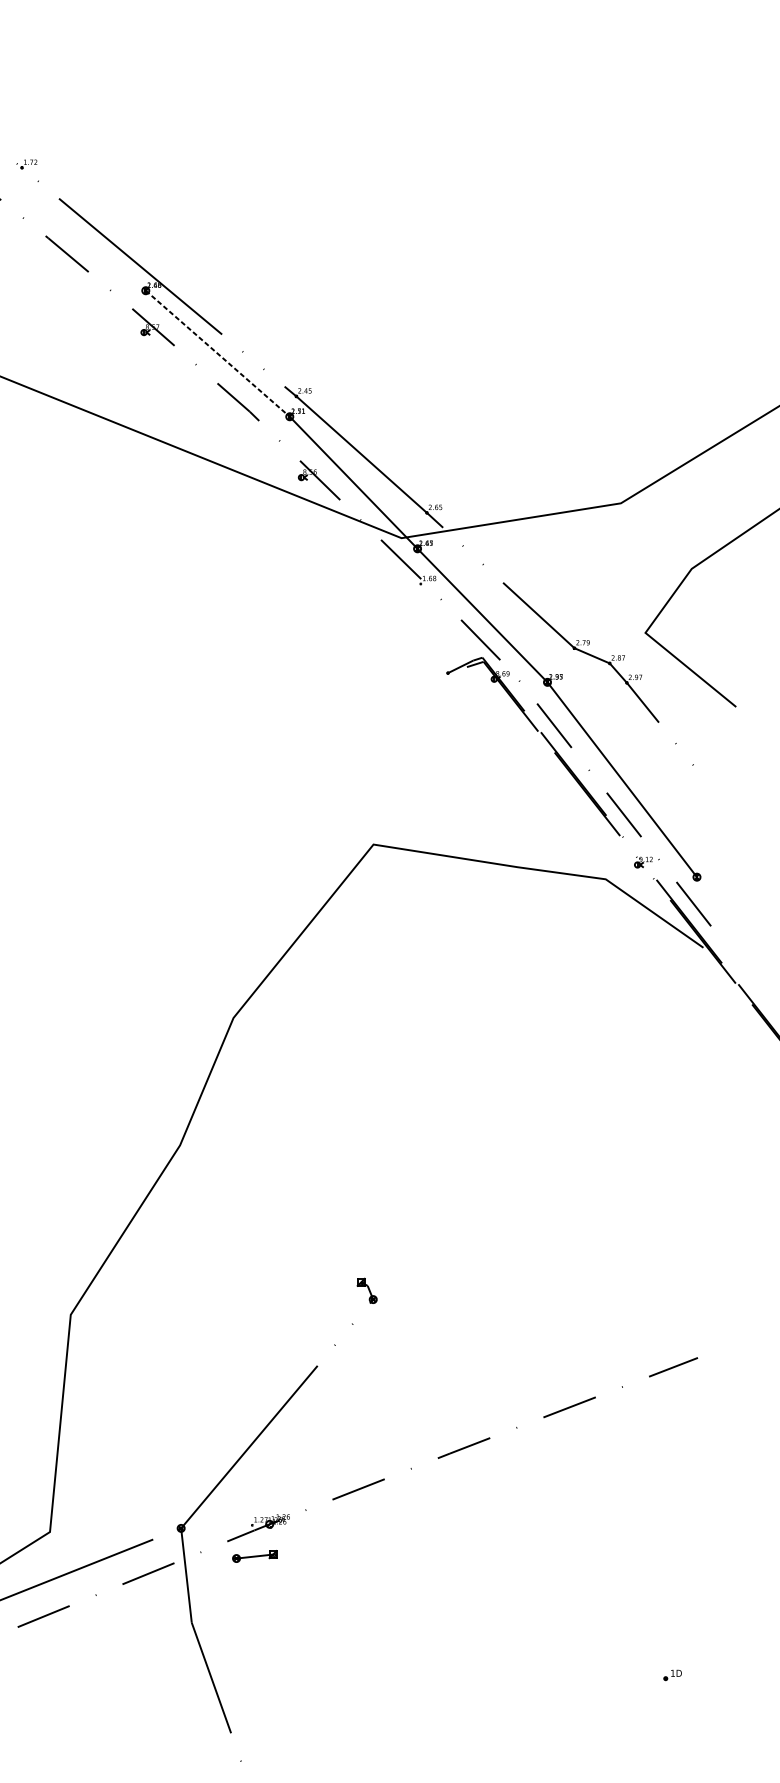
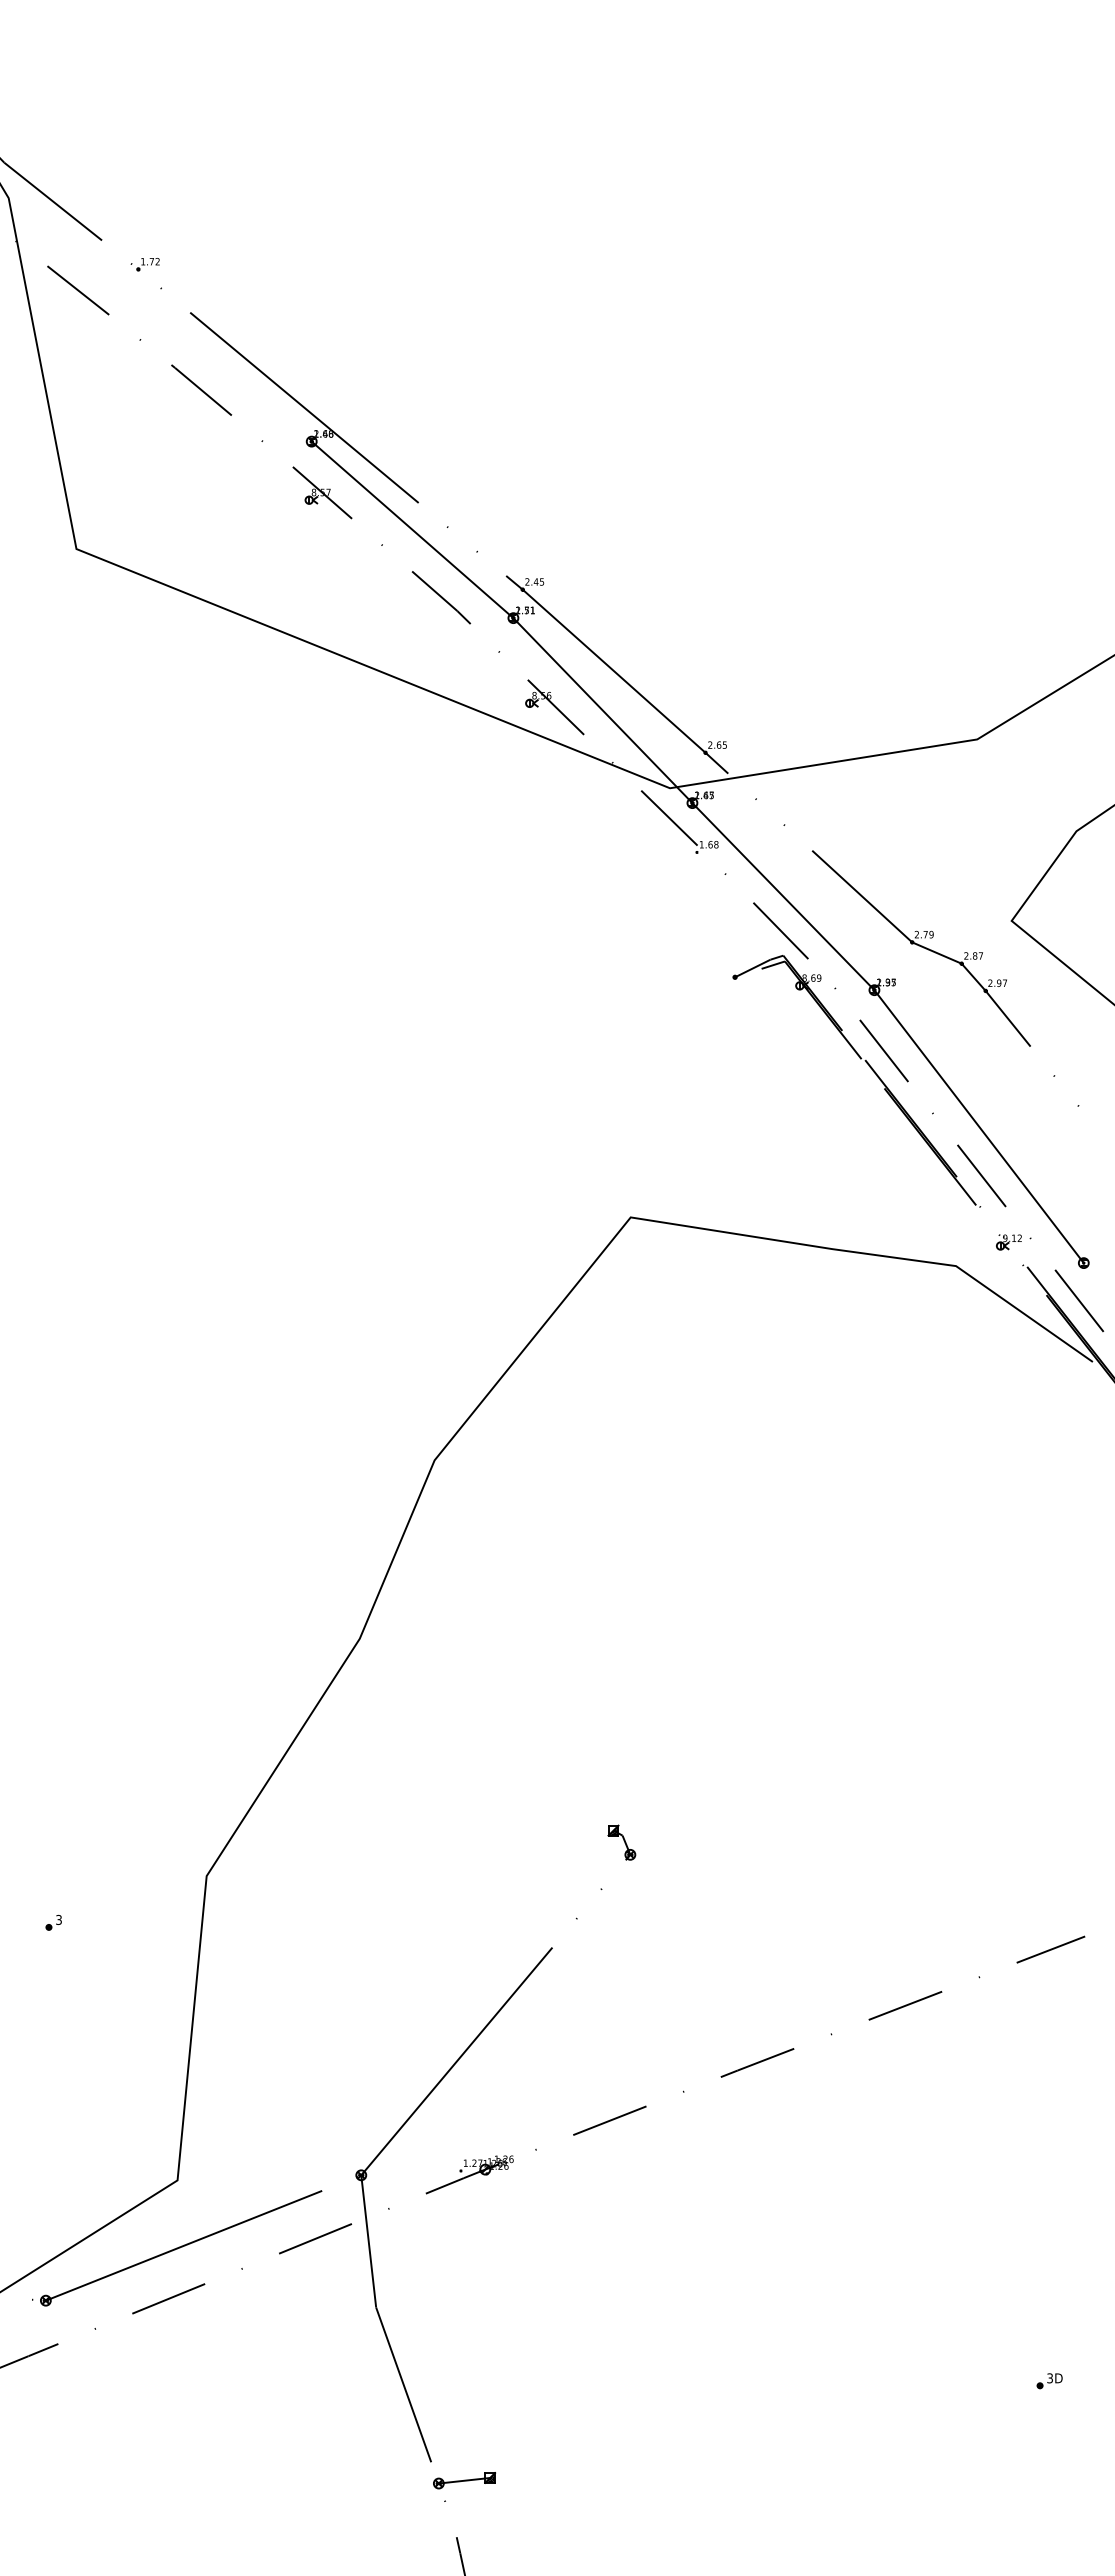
line: (217, 354) -> (412, 530), dashed -> solid
part: (254, 1556) -> (464, 2480), moved
text: (672, 1673) -> (1049, 2378), 1D -> 3D

